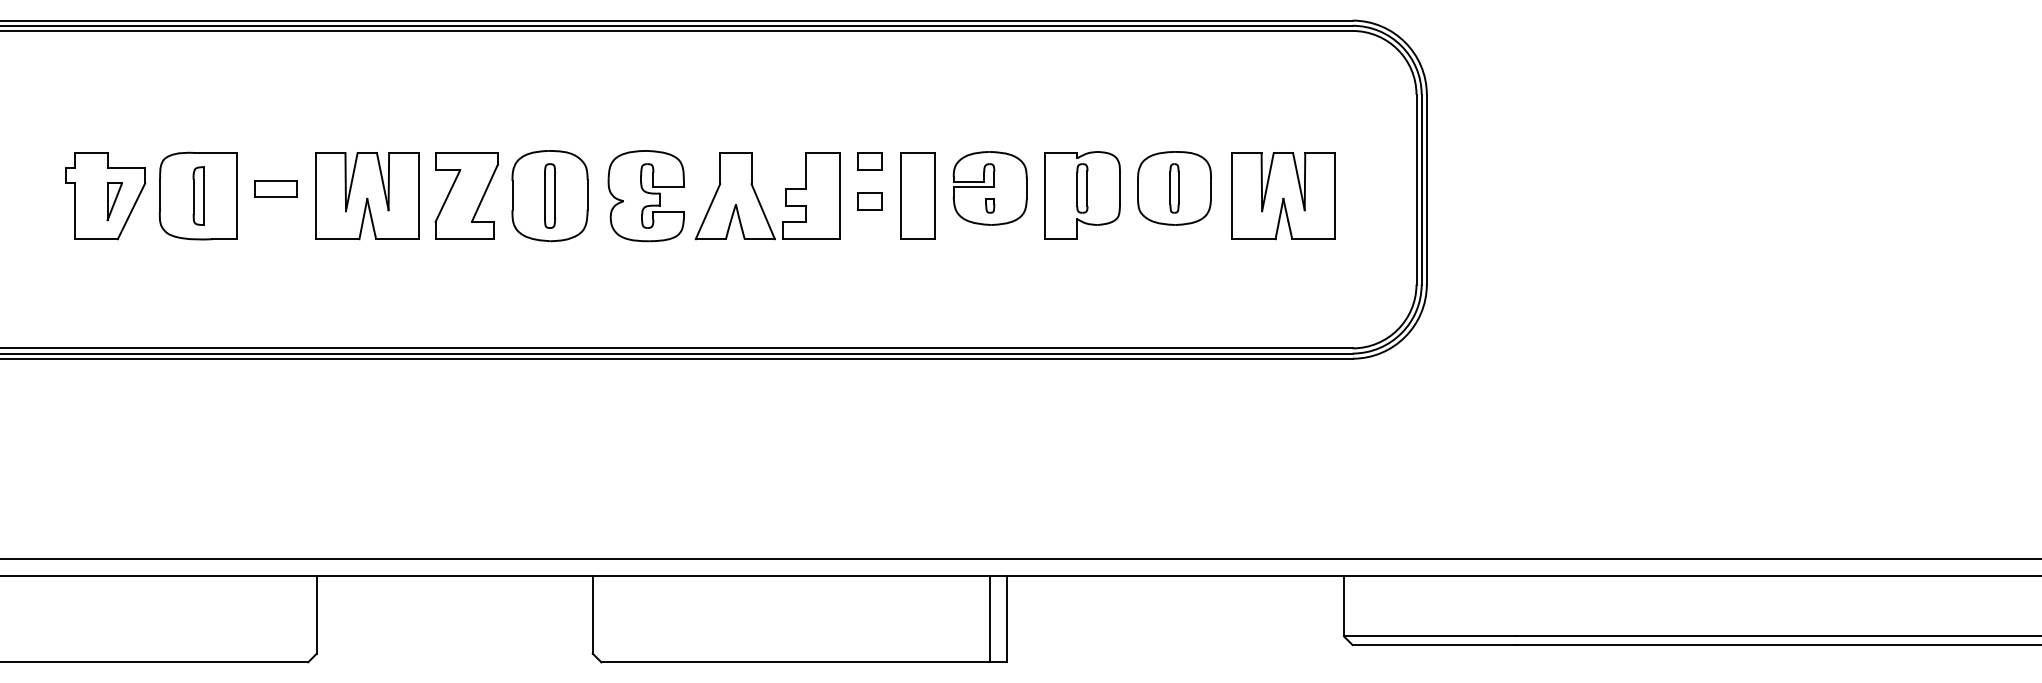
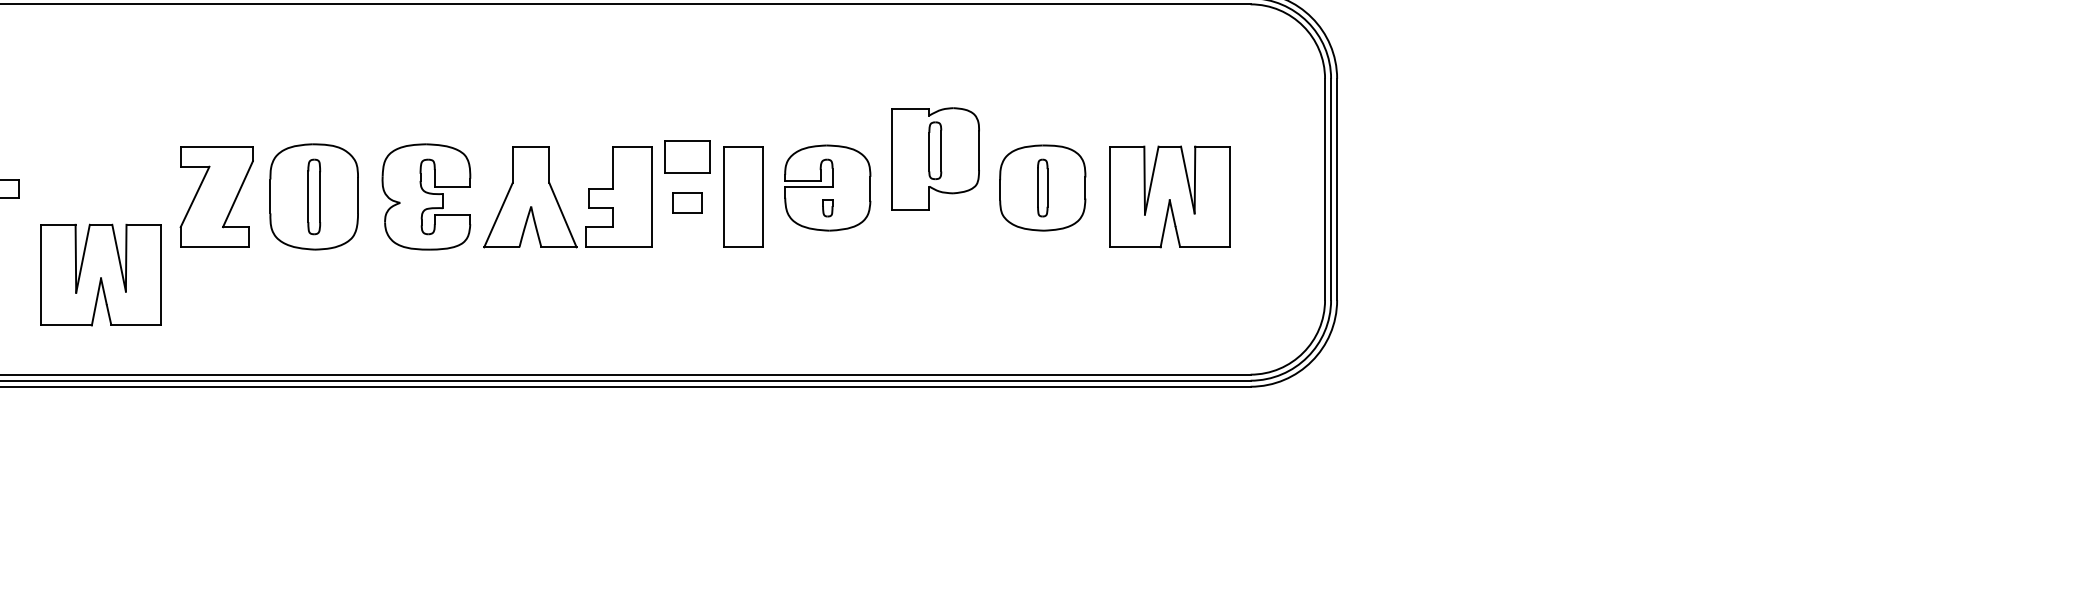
part: (869, 161) -> (686, 156), size x1.6
part: (1082, 195) -> (935, 158), moved
part: (367, 196) -> (101, 275), moved

